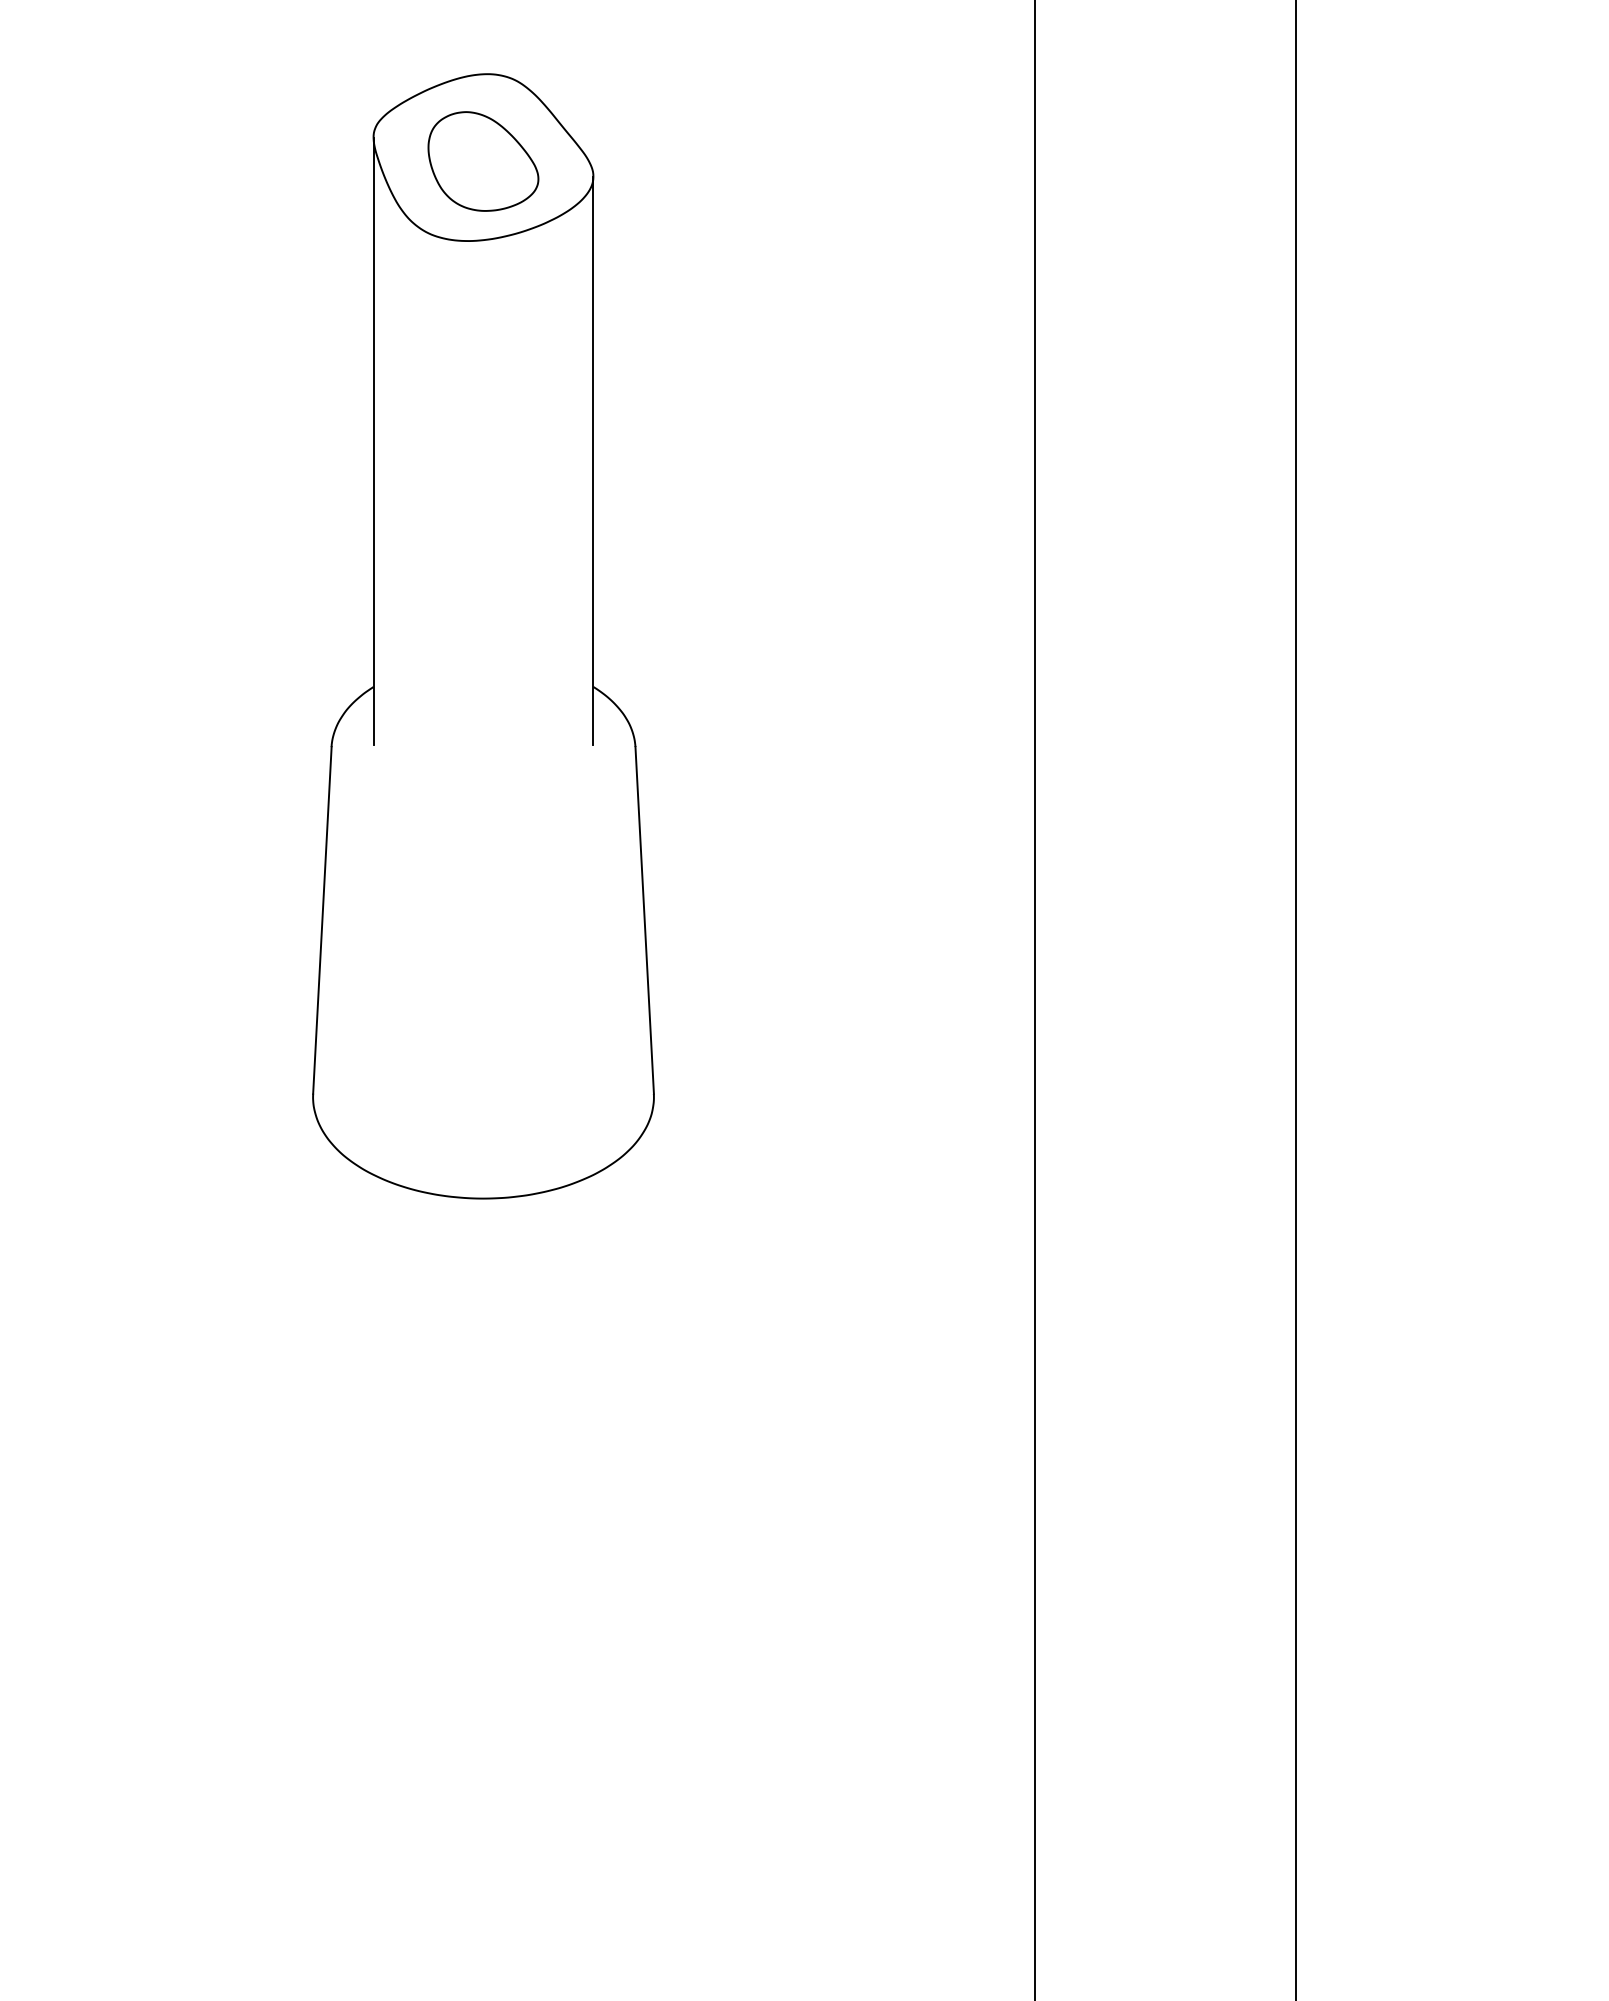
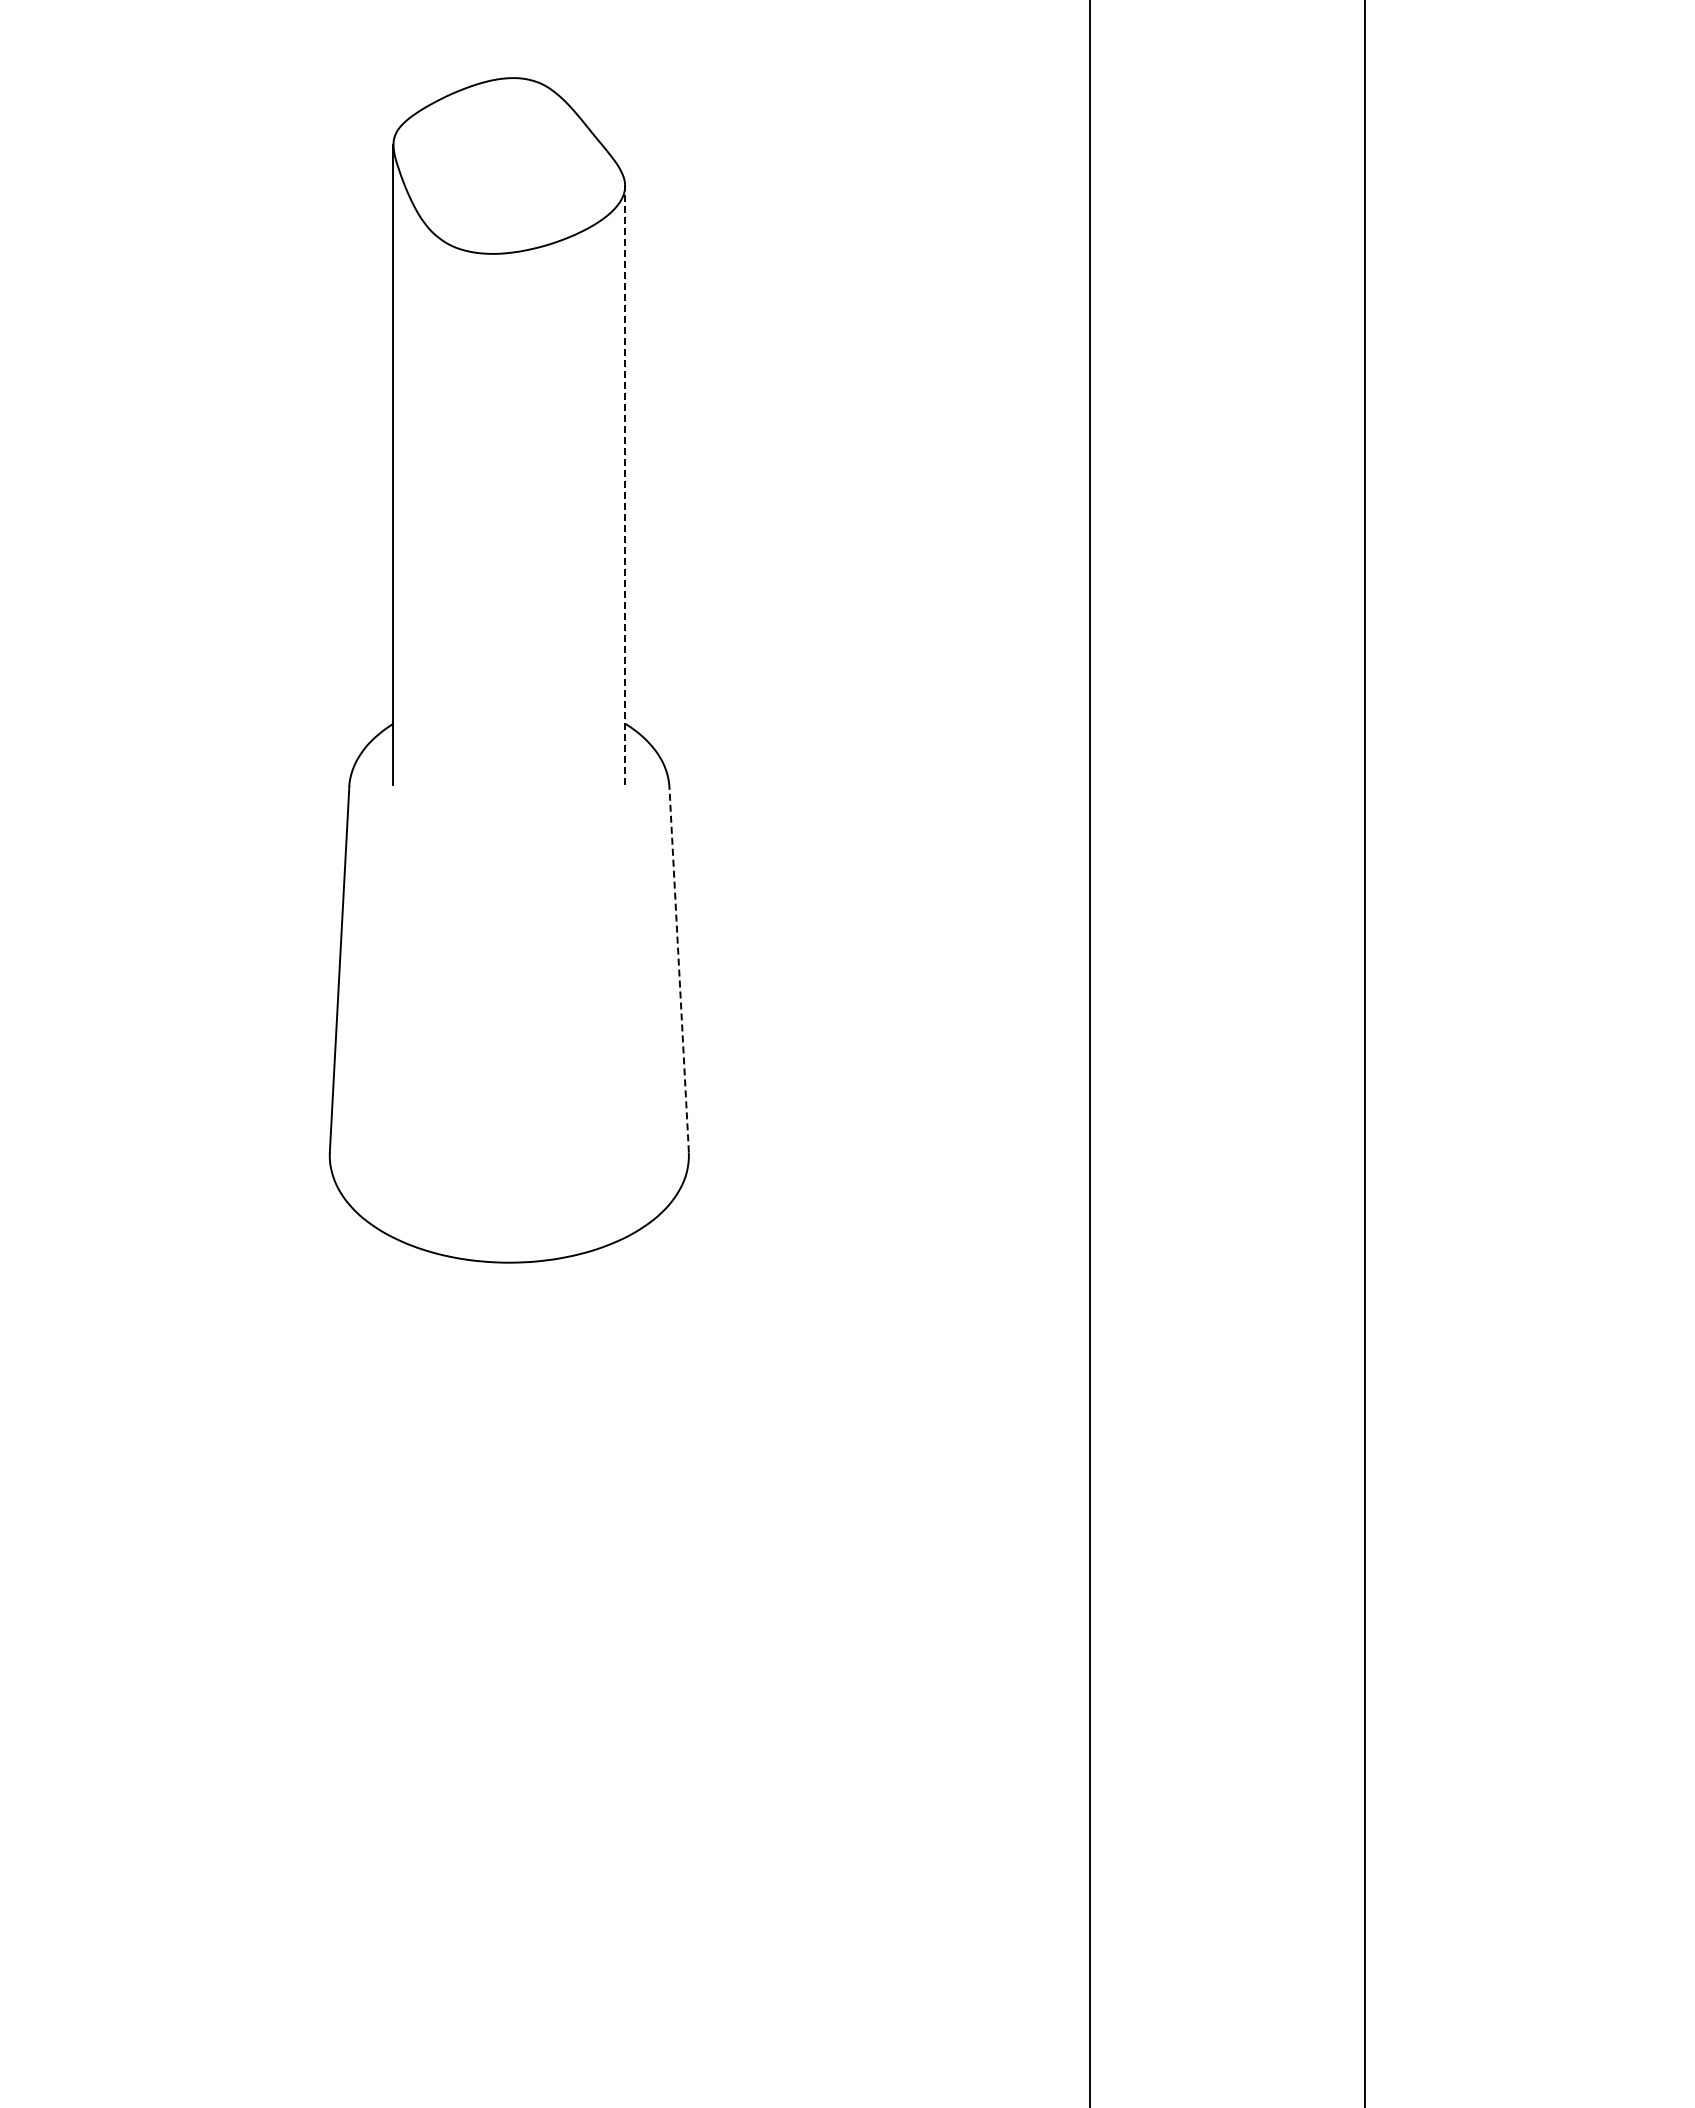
part: (483, 161) -> (509, 170), removed
line: (593, 459) -> (625, 484), solid -> dashed
line: (645, 920) -> (679, 969), solid -> dashed

